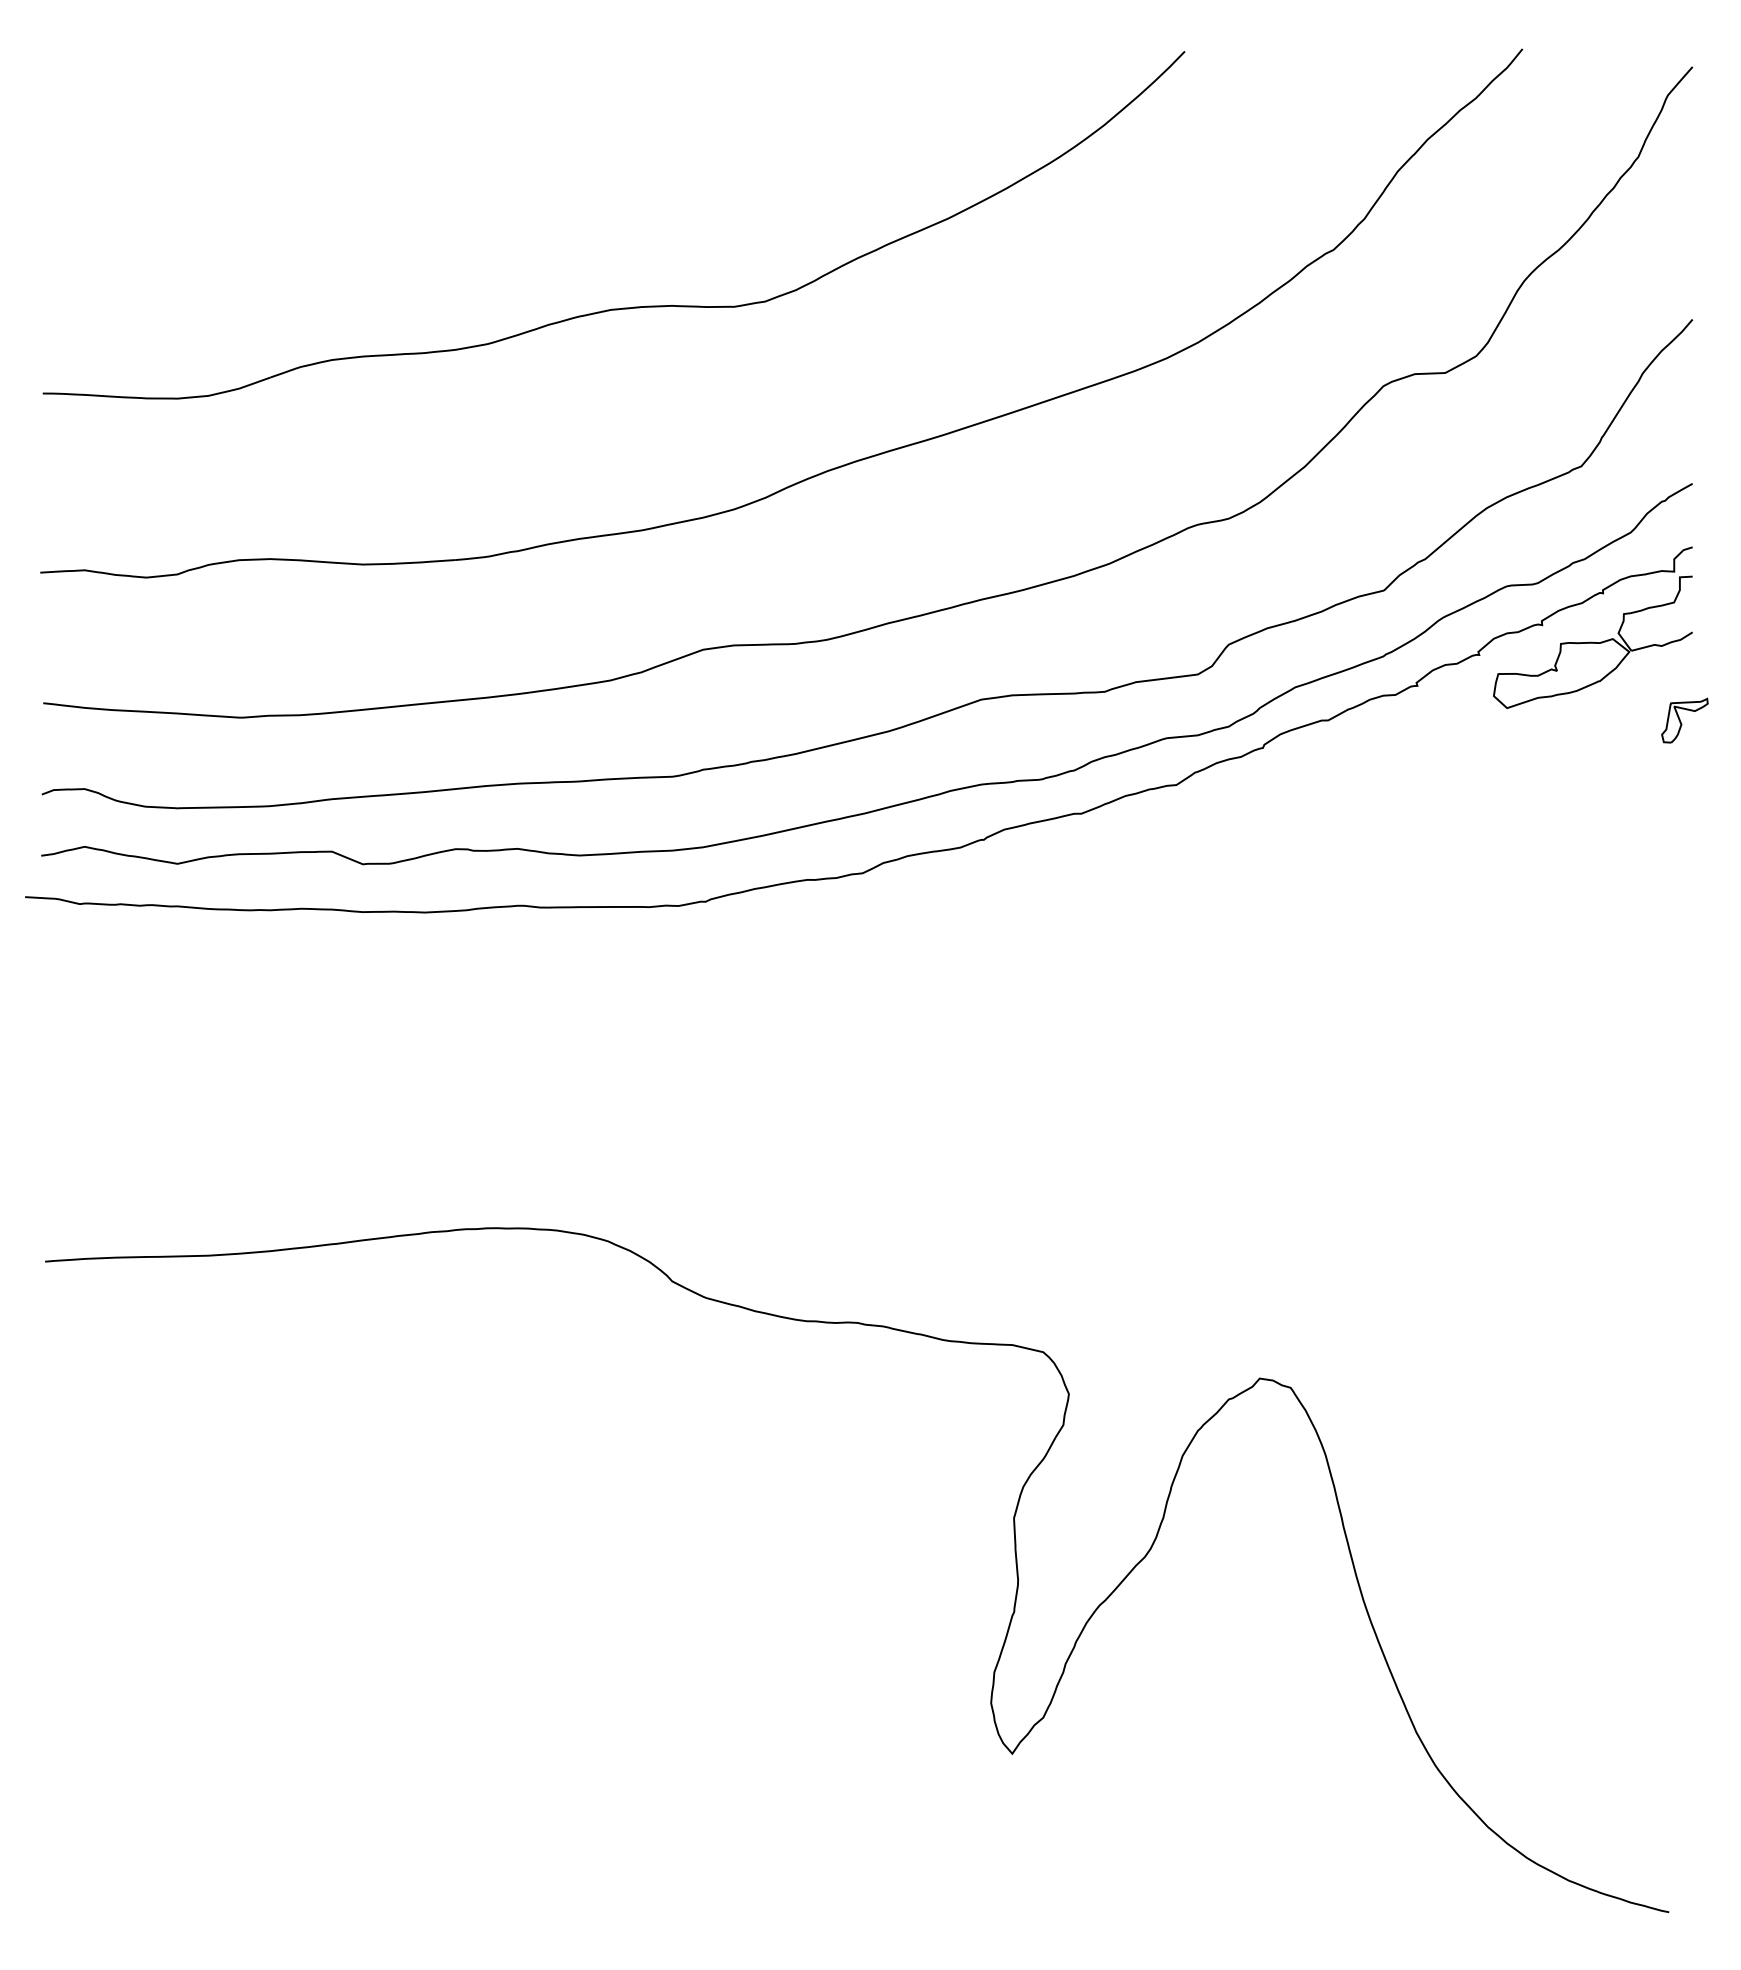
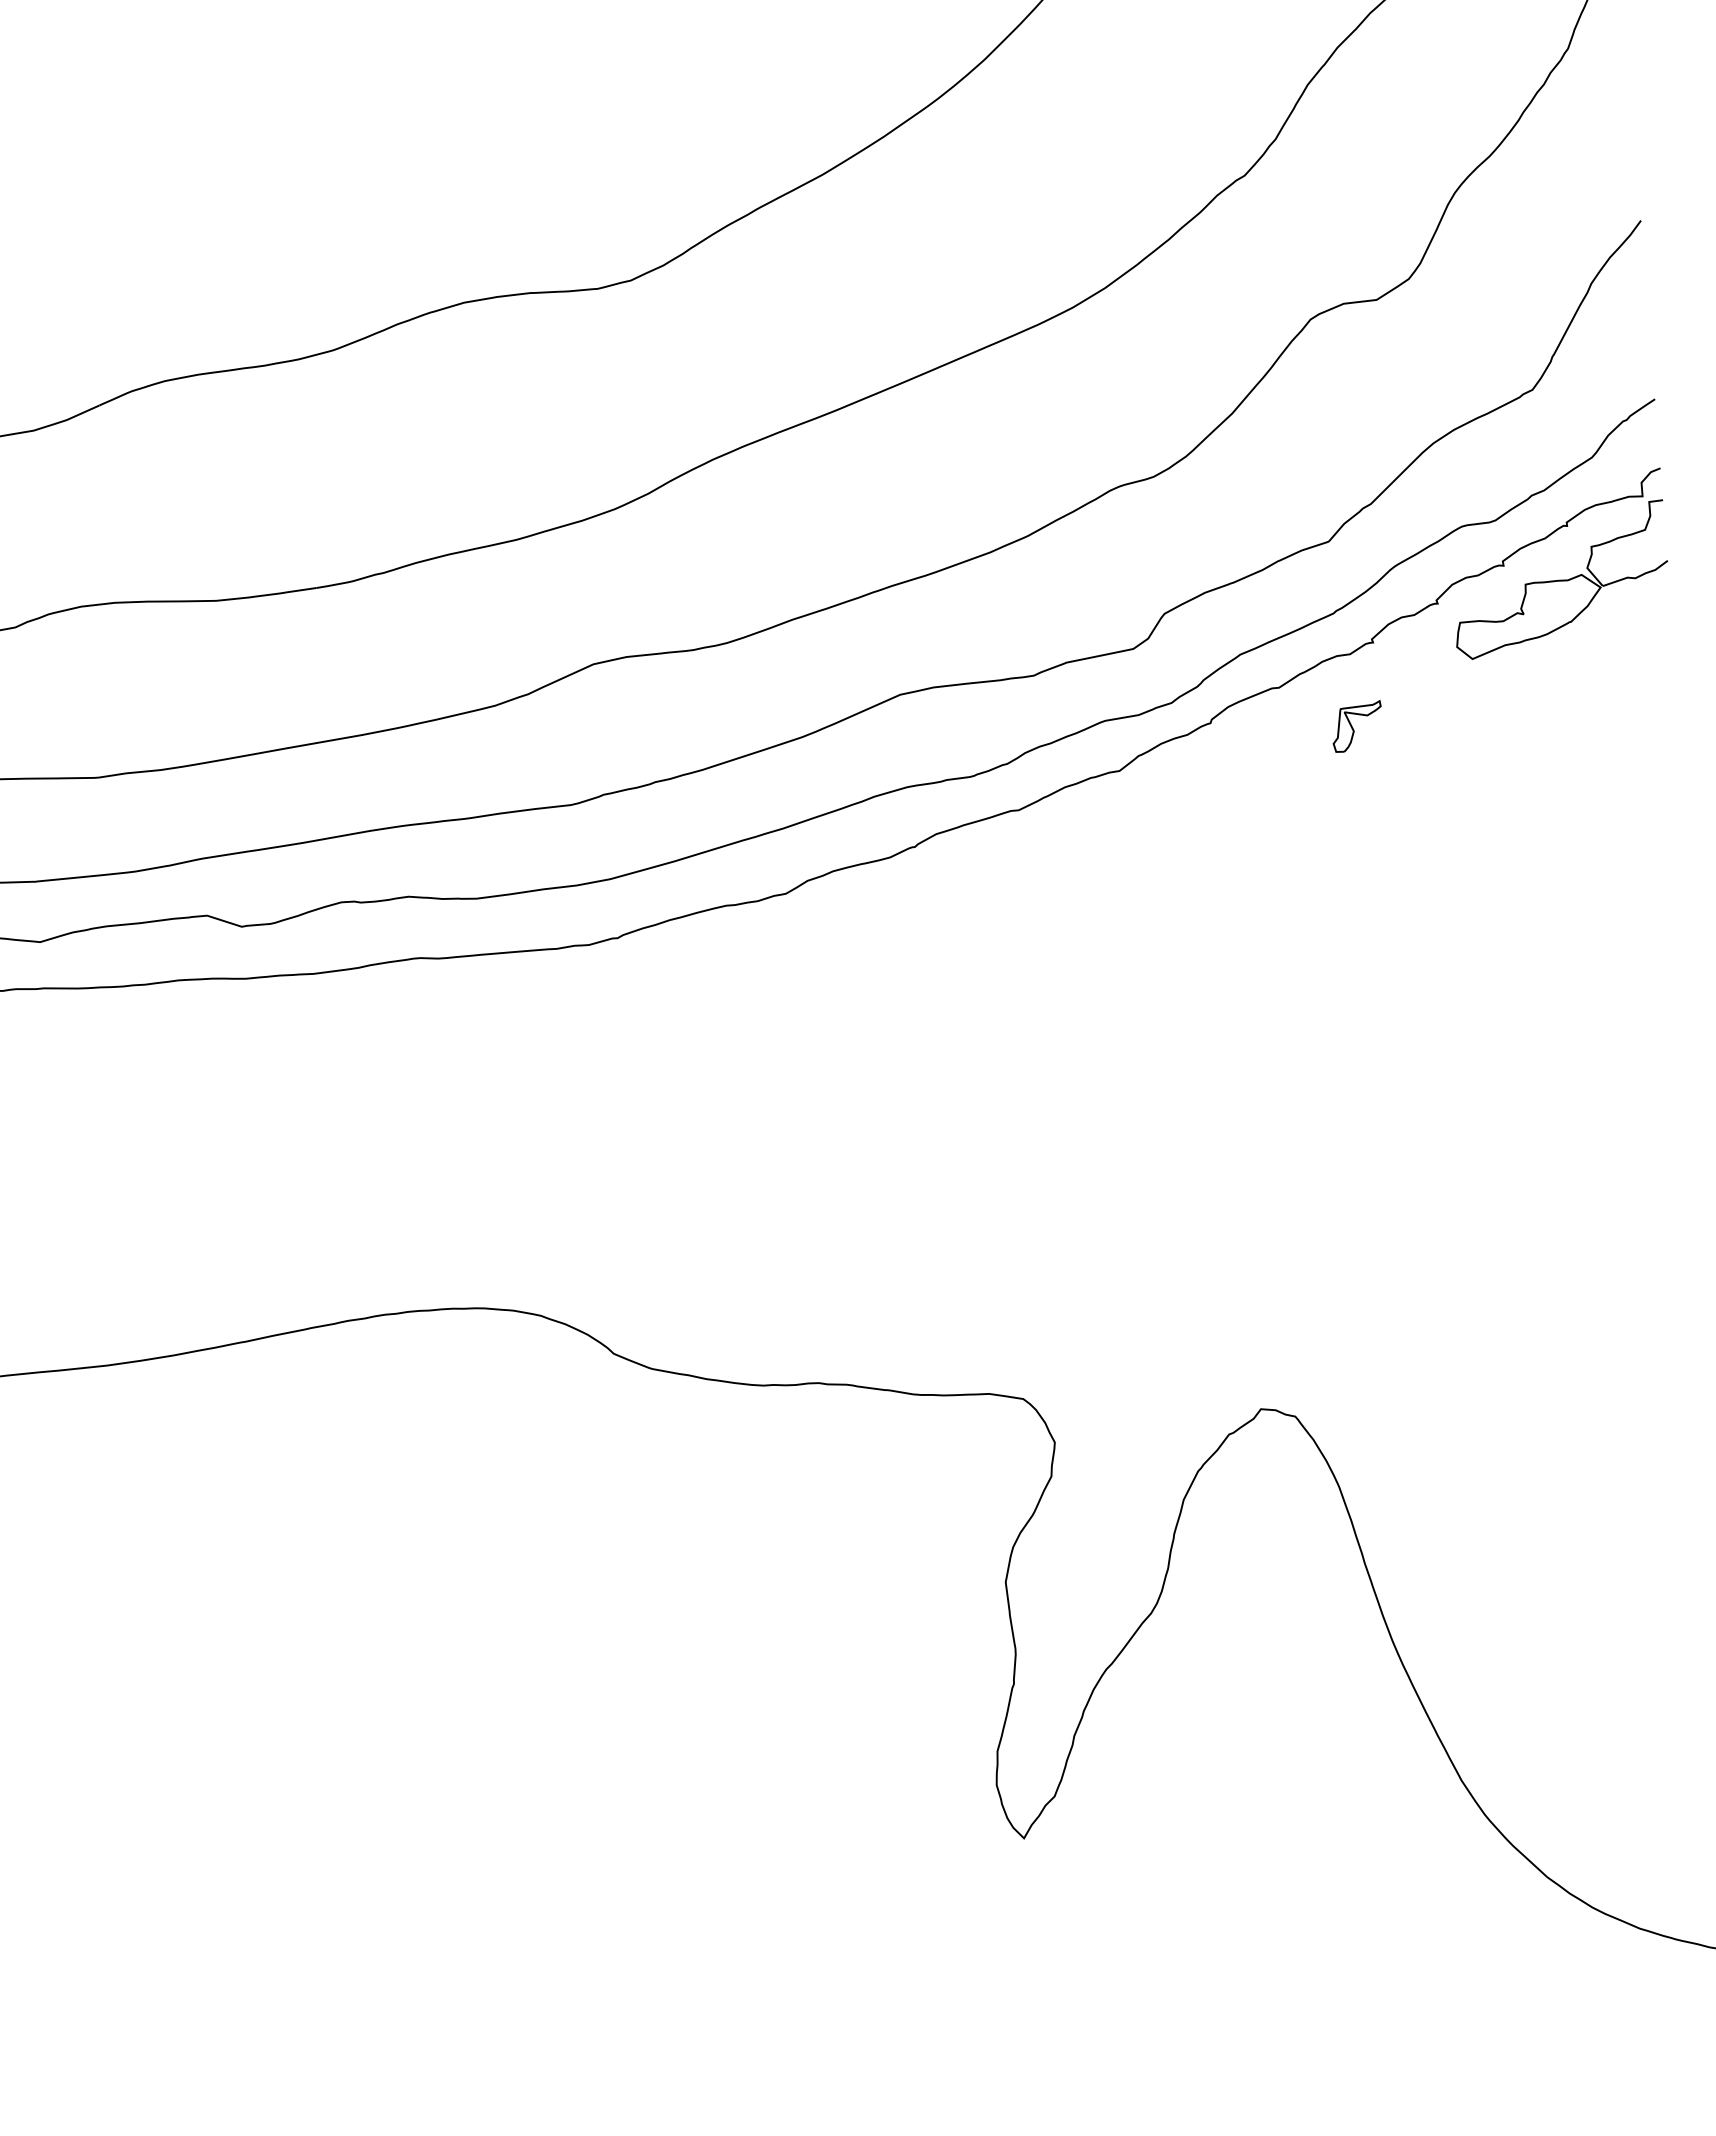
part: (1684, 720) -> (1356, 726), moved

